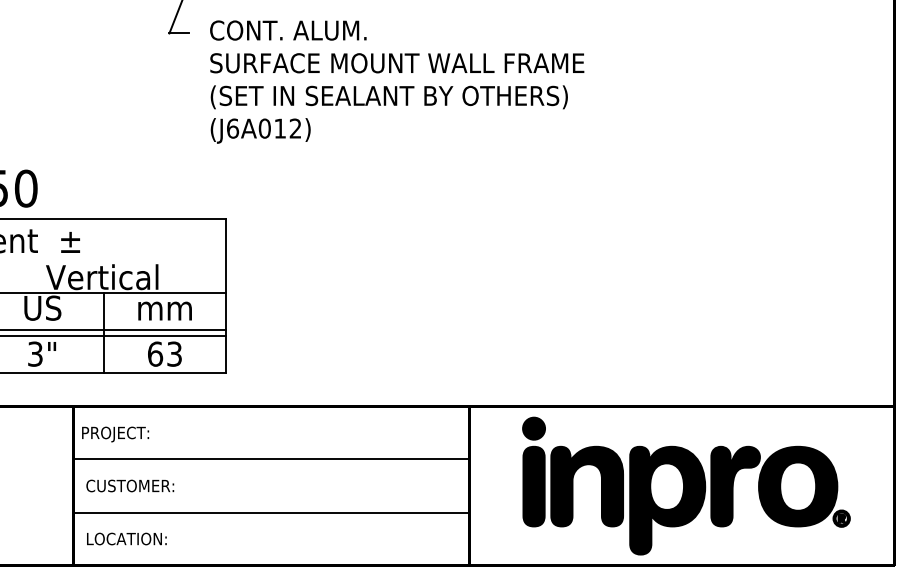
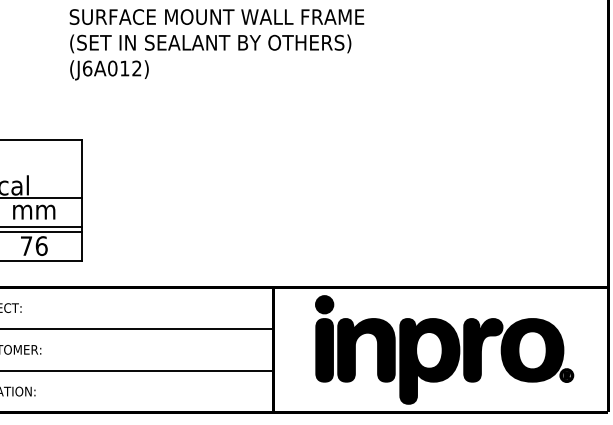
text: (165, 353) -> (34, 245), 63 -> 76

